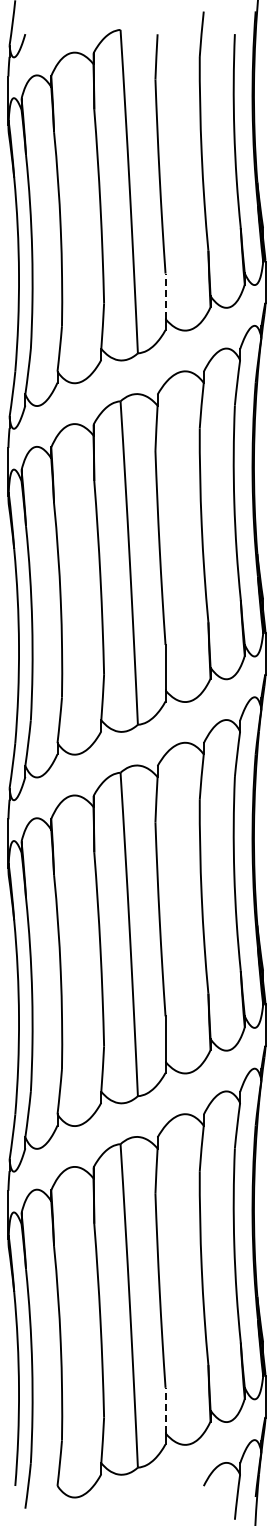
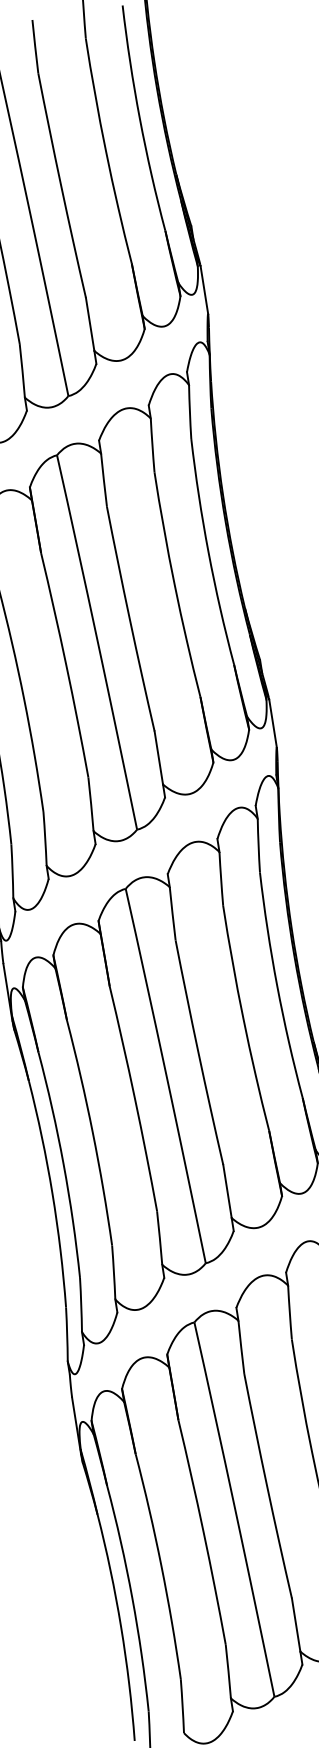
line: (165, 296) -> (90, 324), dashed -> solid
line: (165, 1410) -> (296, 1625), dashed -> solid

